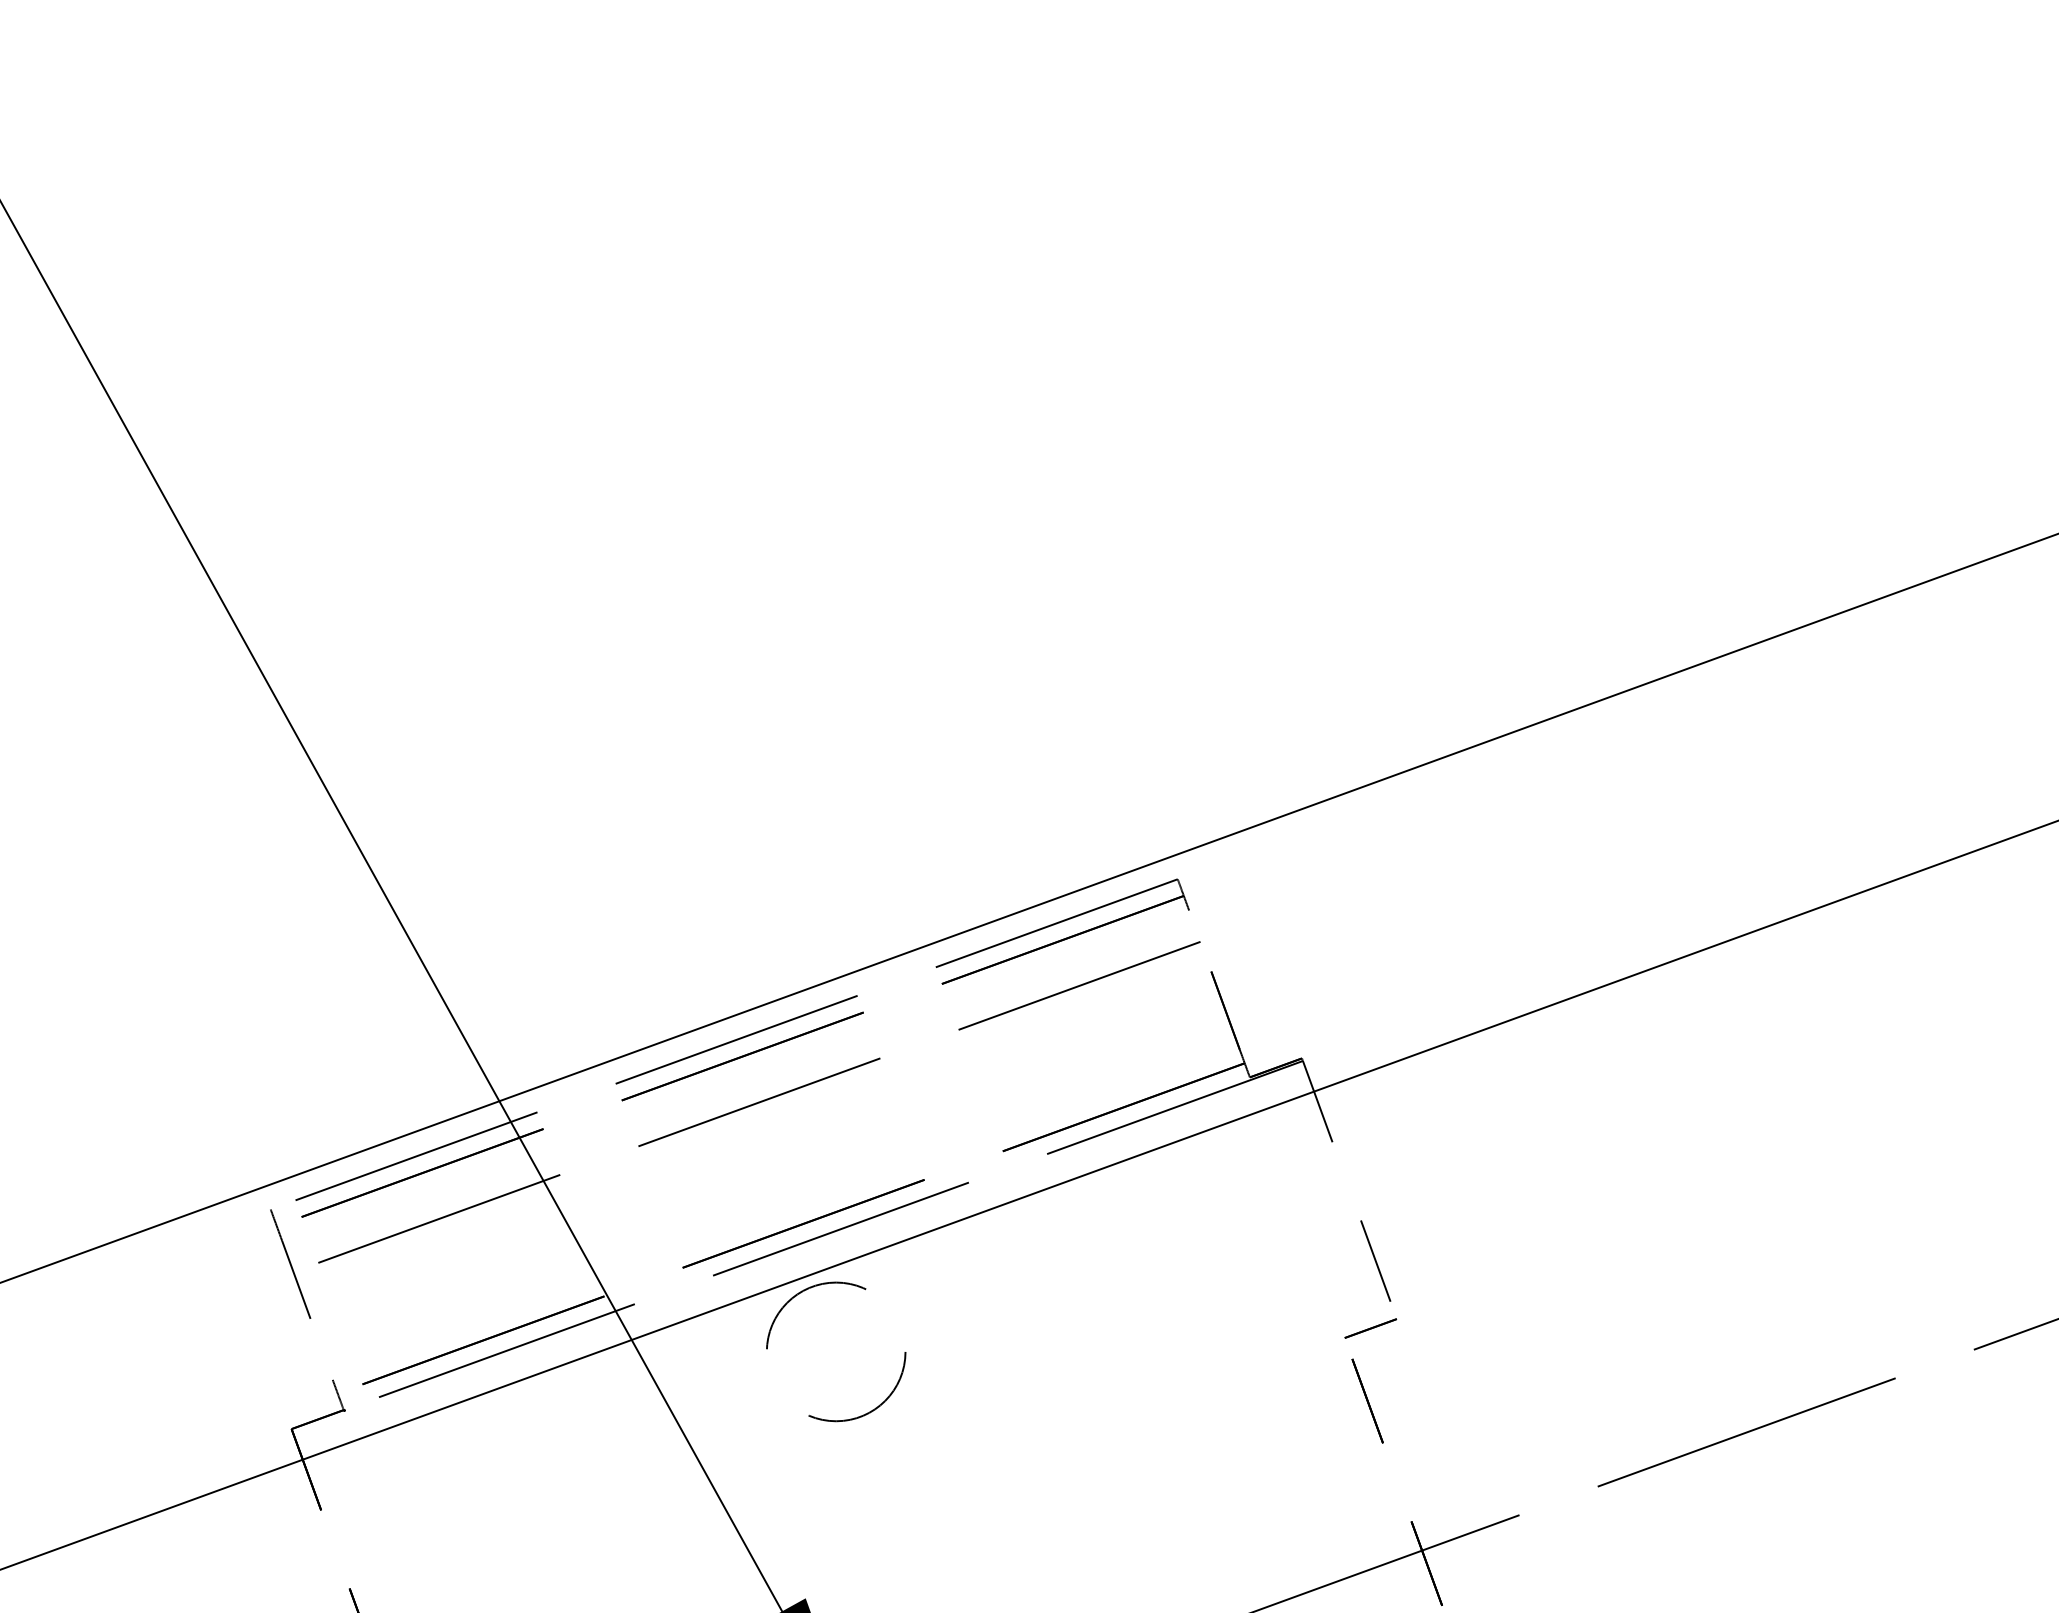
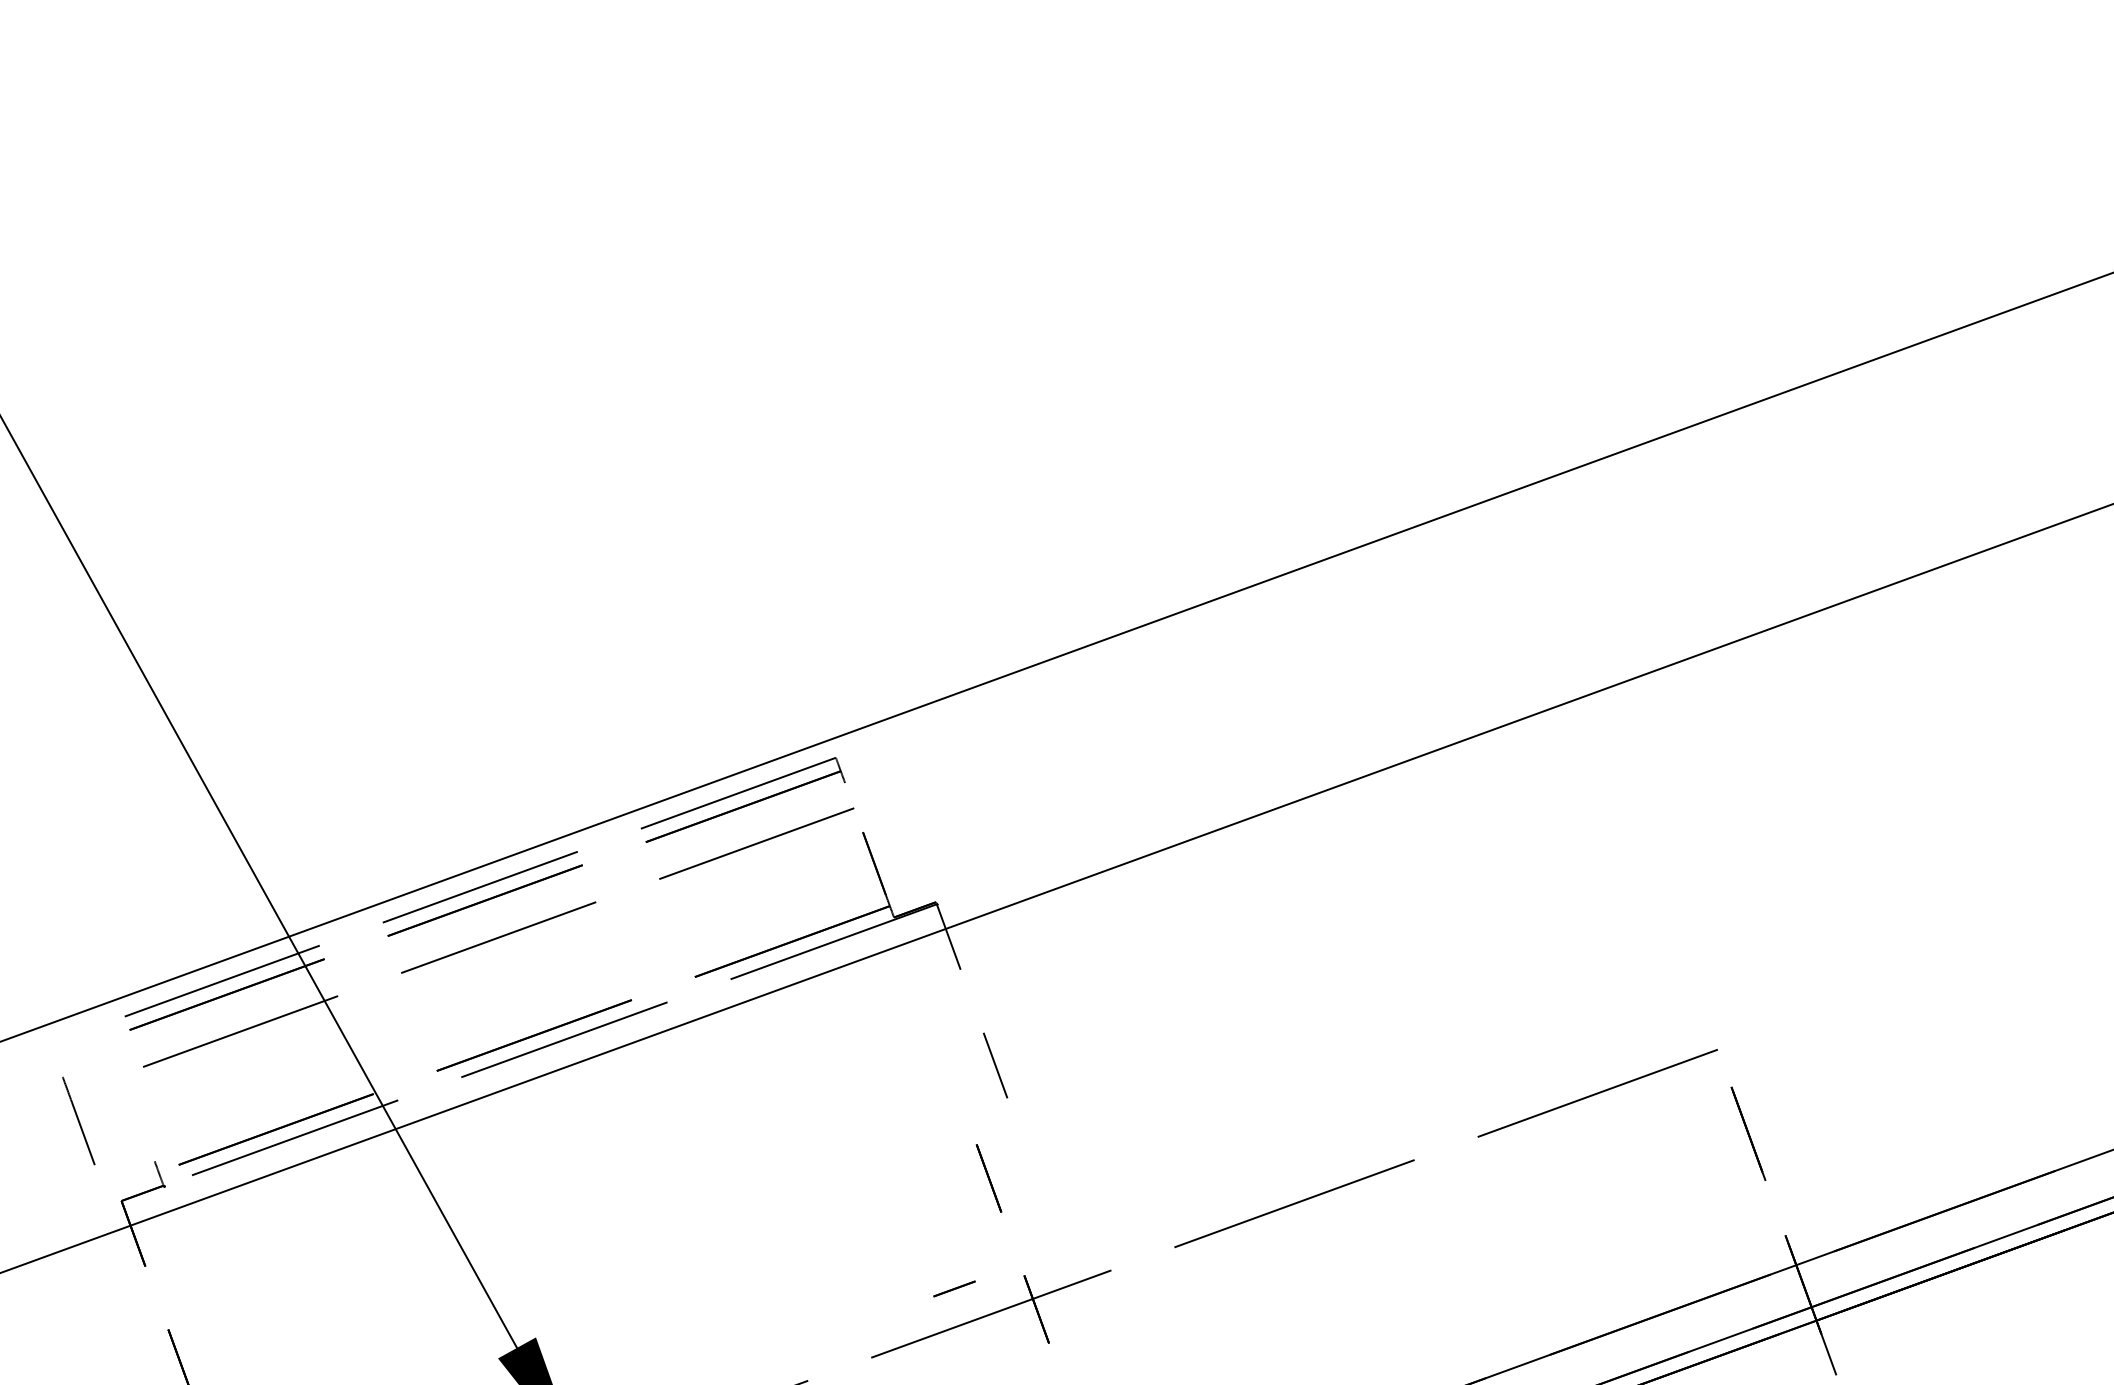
line: (290, 1263) -> (78, 1120), moved
line: (1370, 1327) -> (954, 1288), moved
circle: (836, 1351) -> (560, 1138), removed

